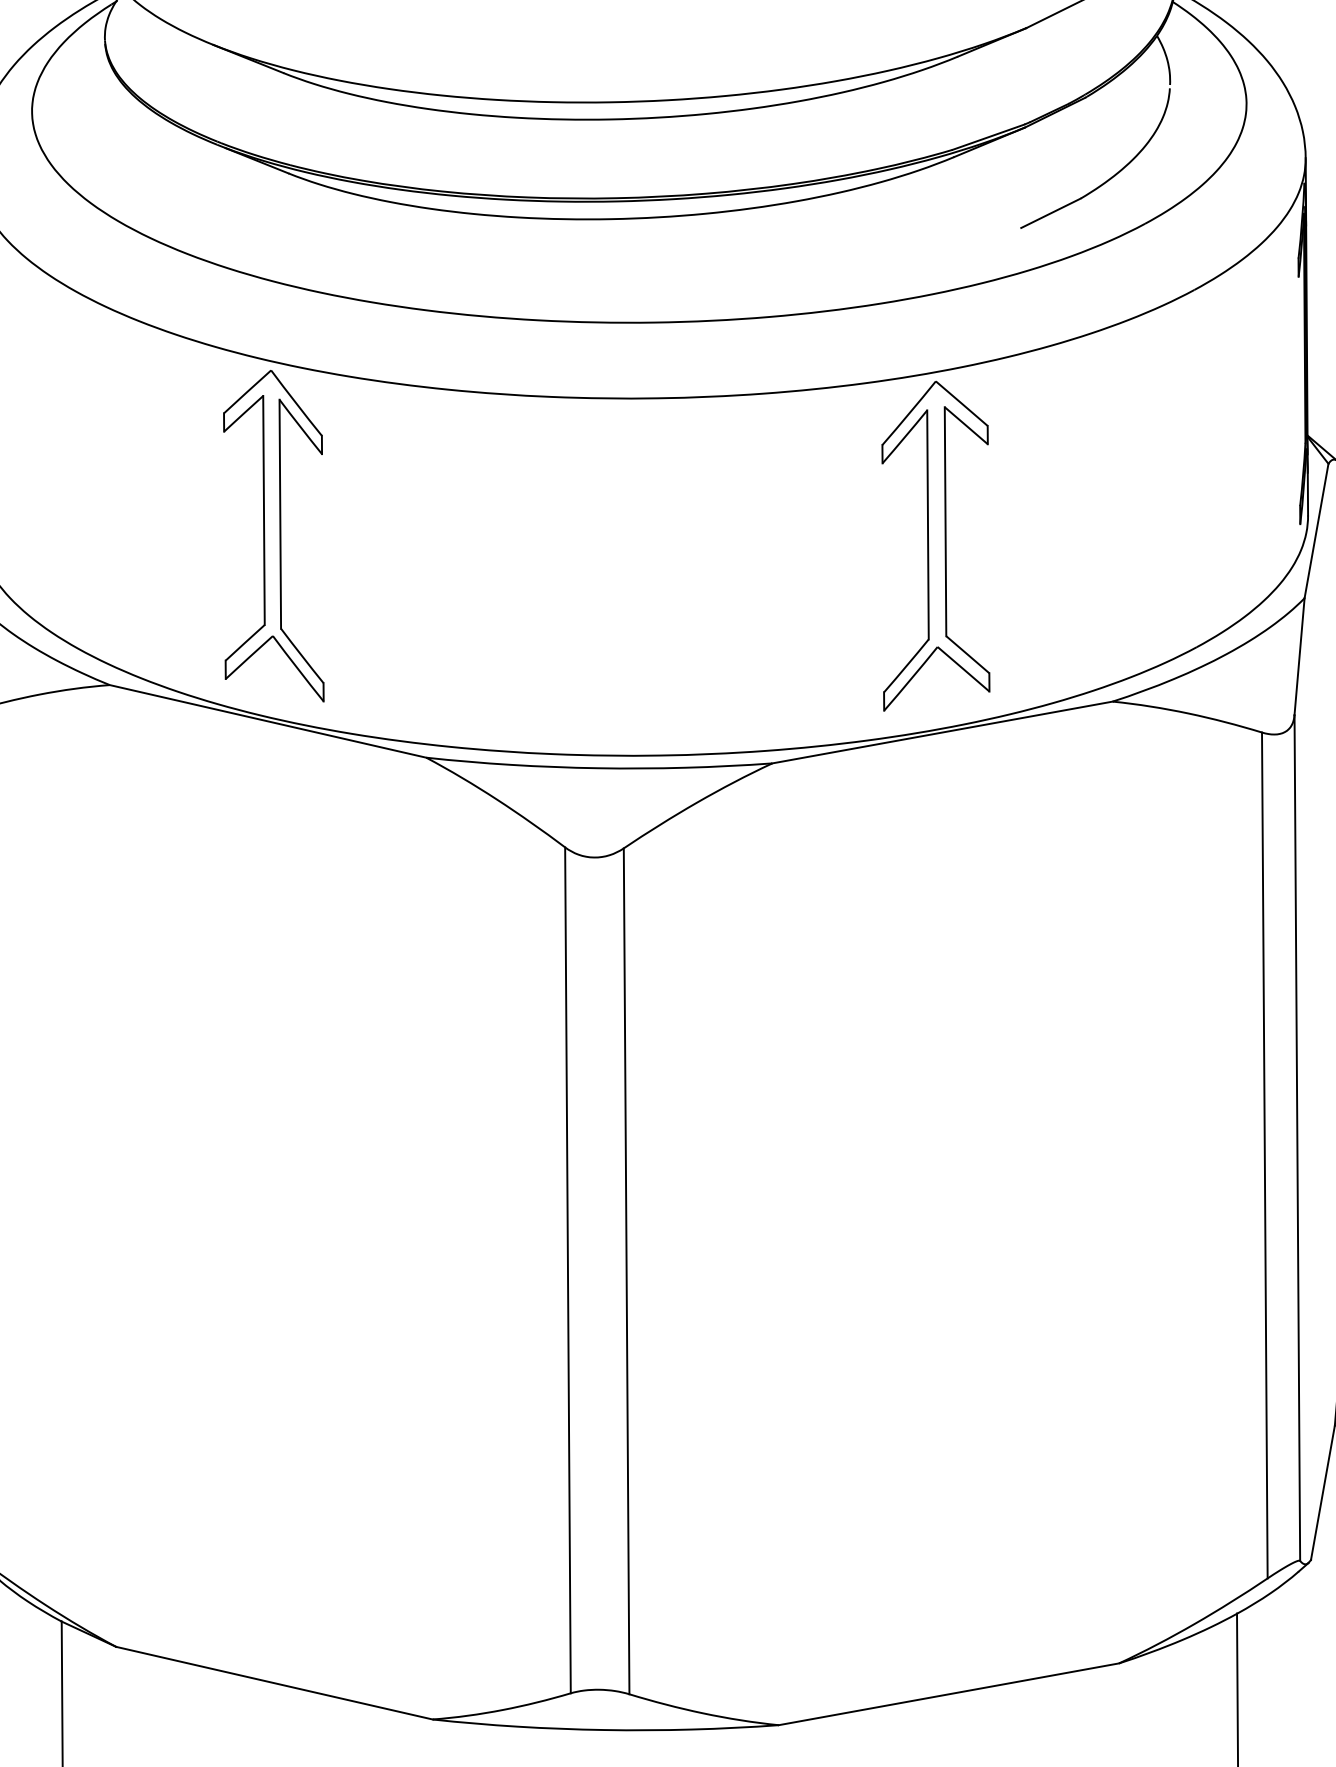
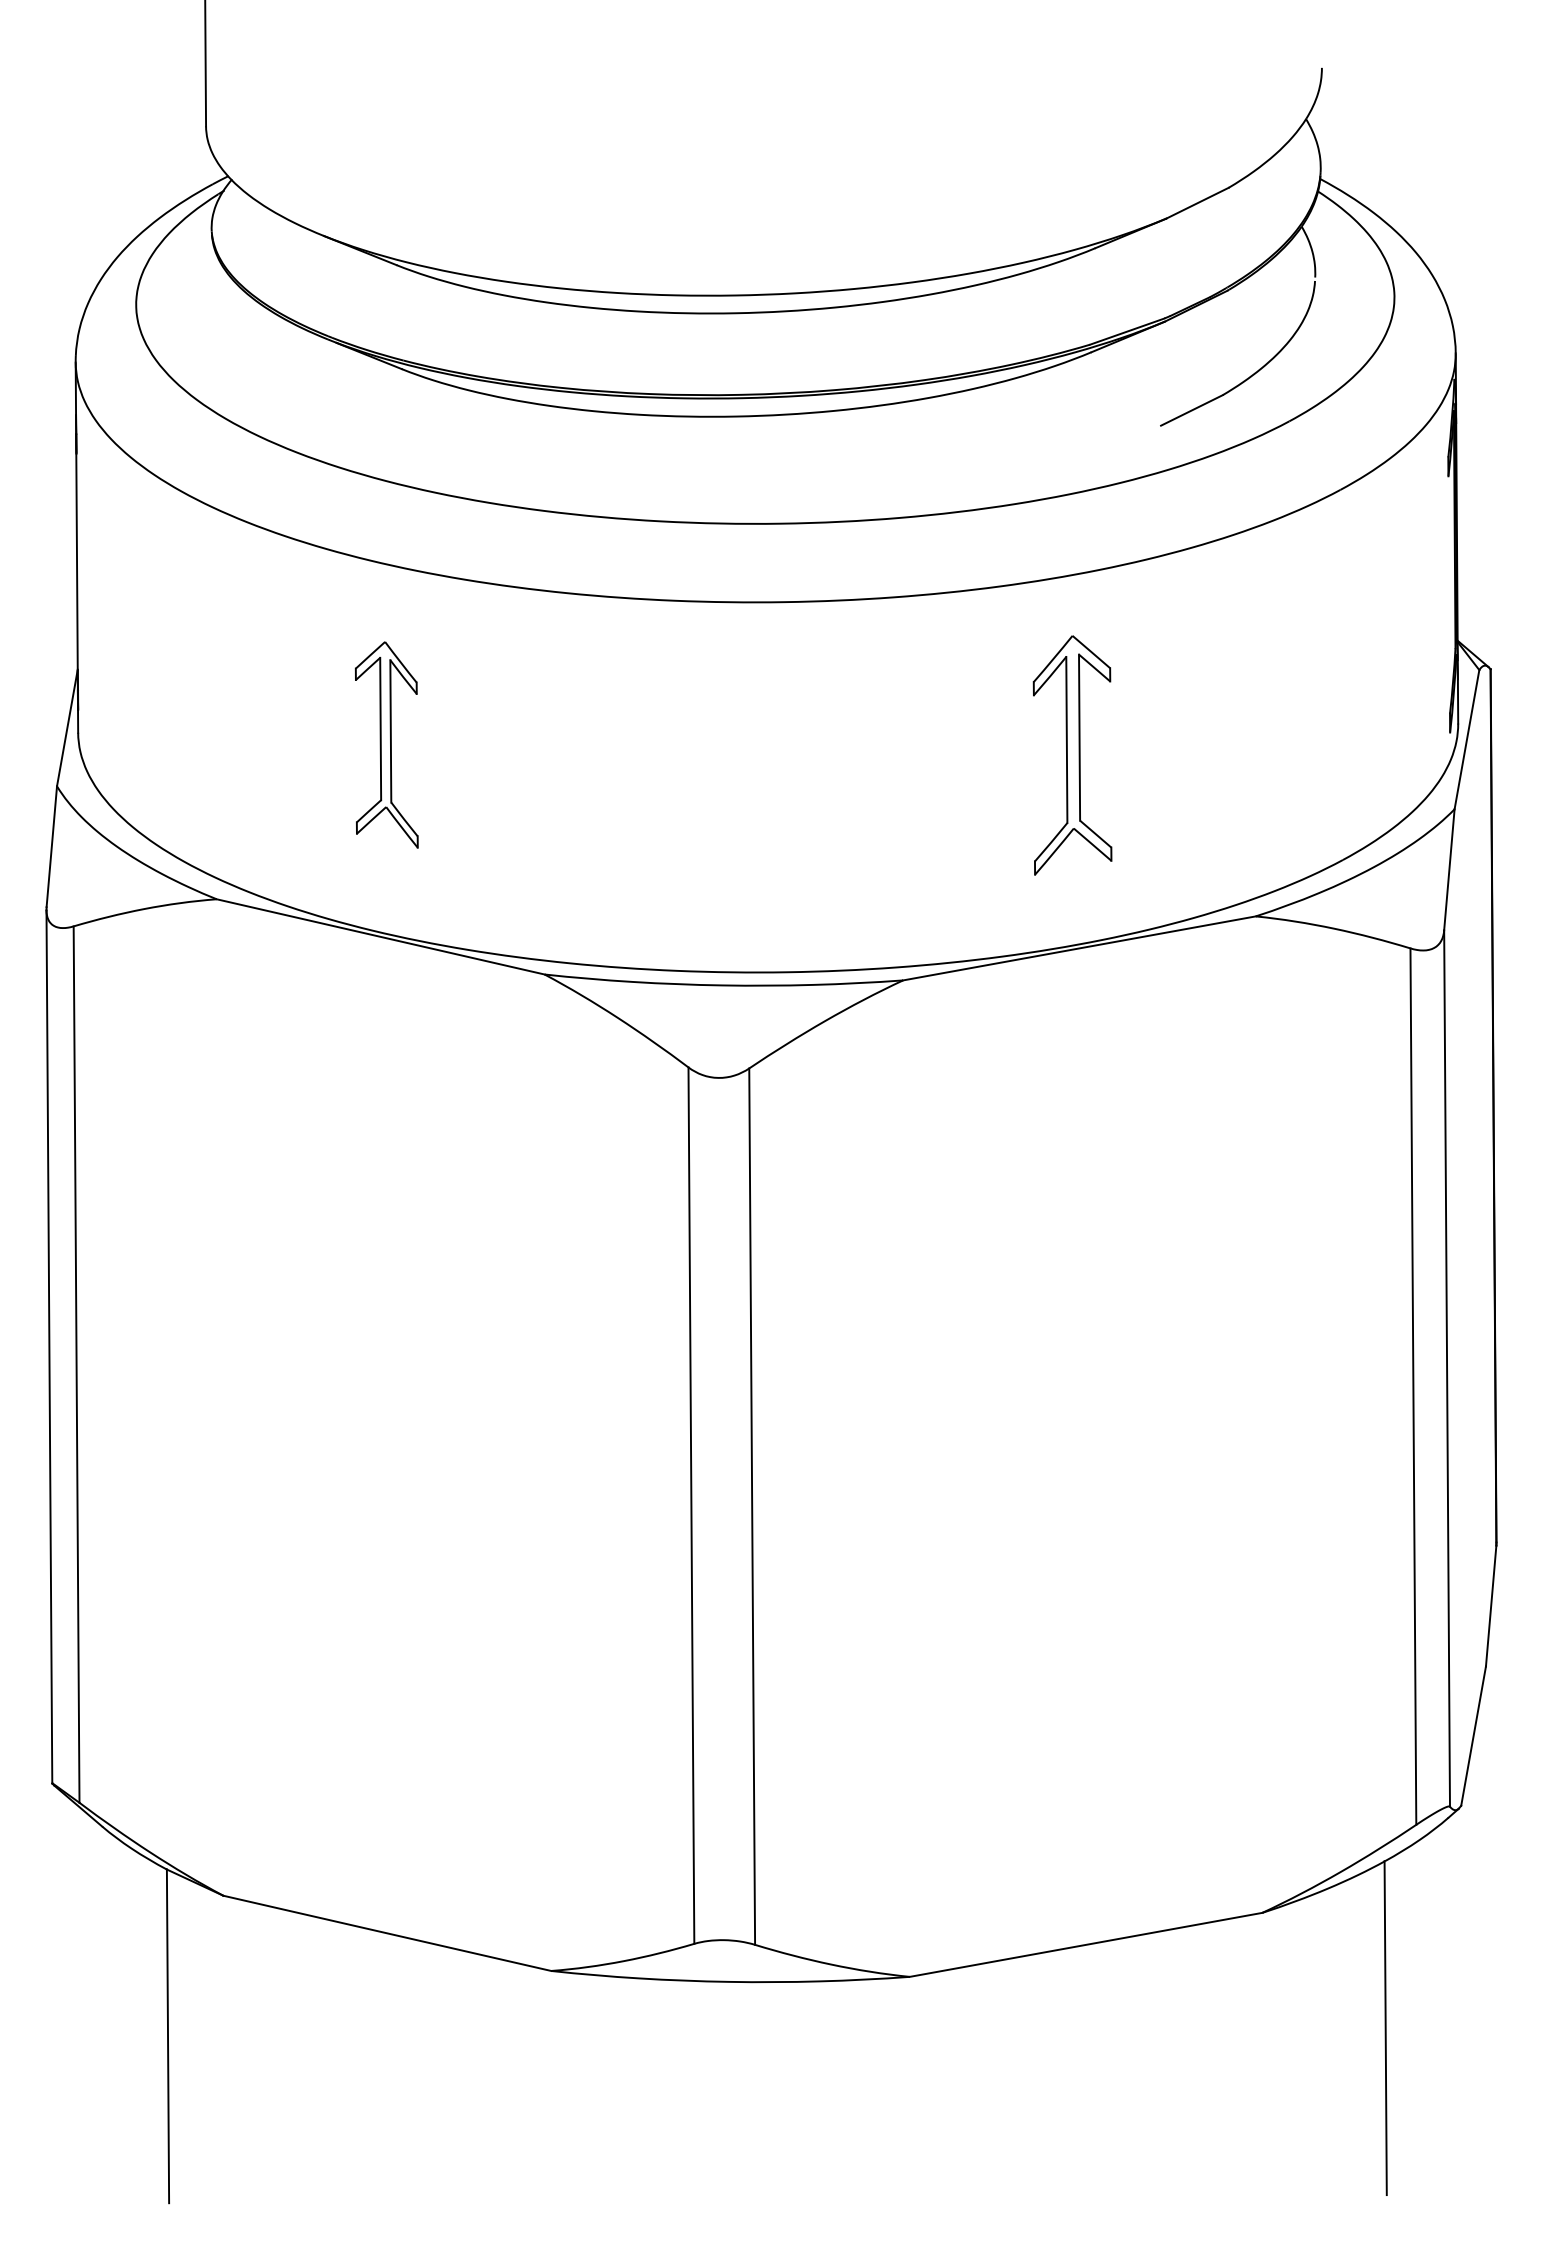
part: (273, 535) -> (386, 744), size x0.6
part: (935, 546) -> (1072, 755), size x0.7

